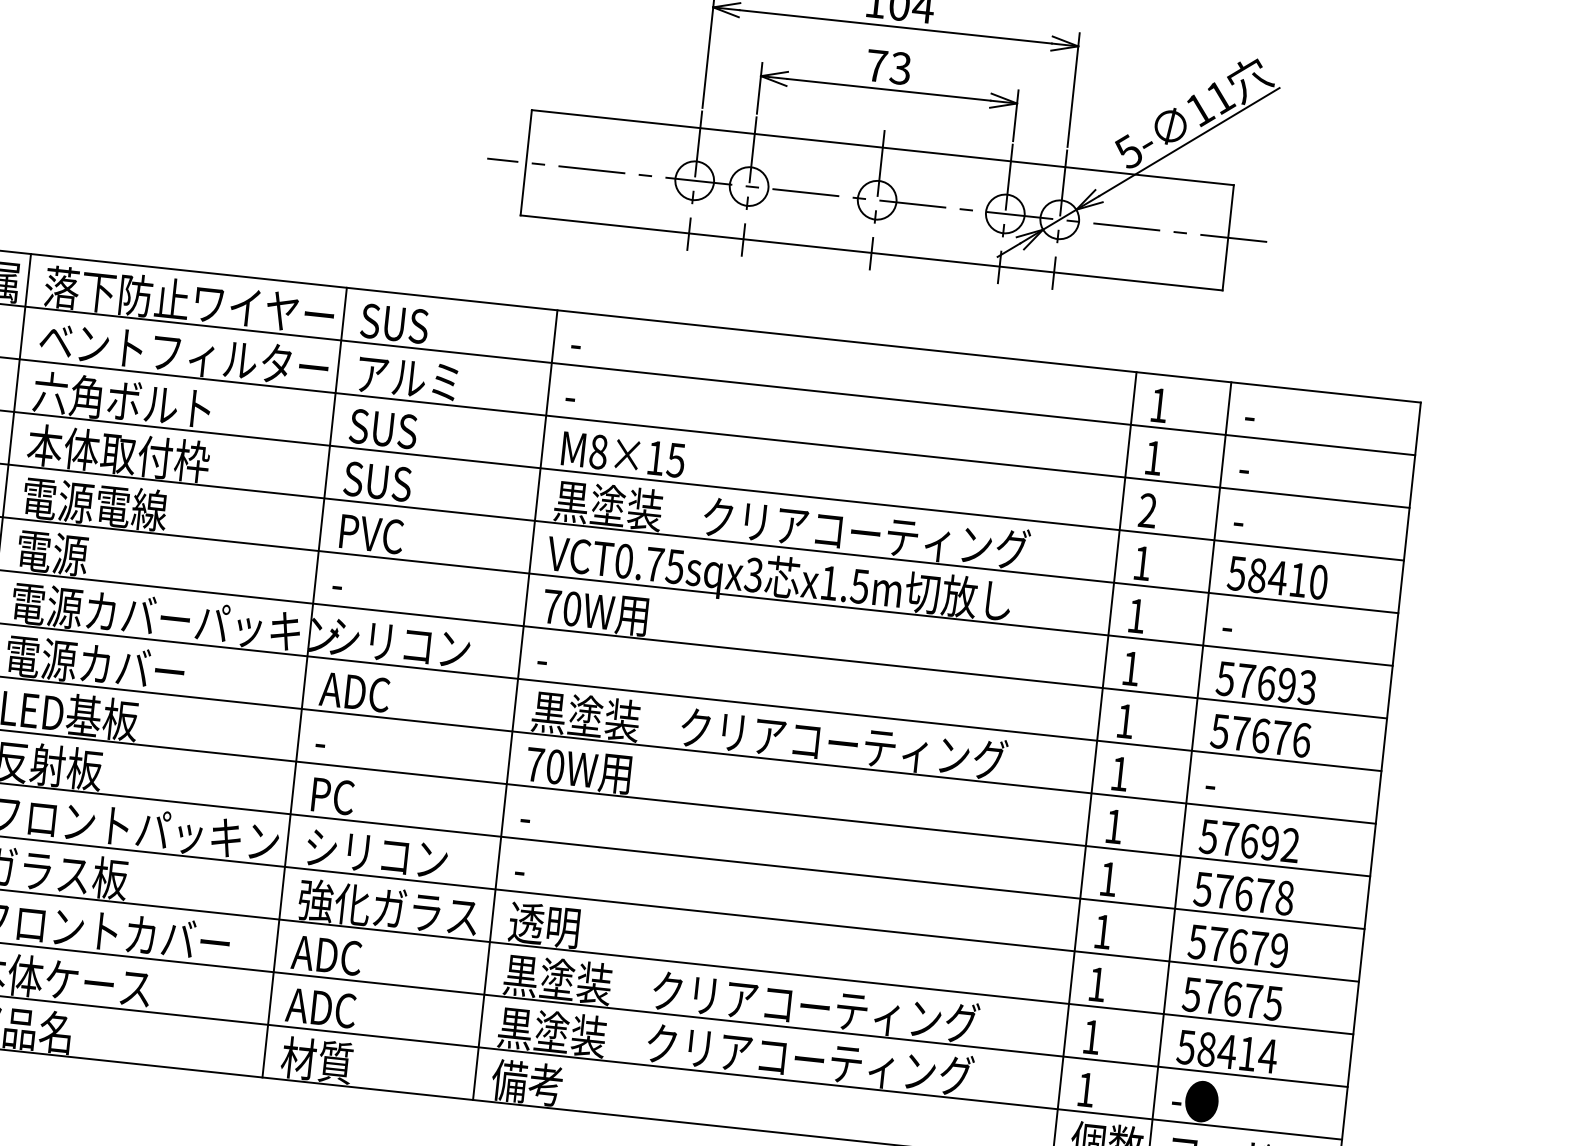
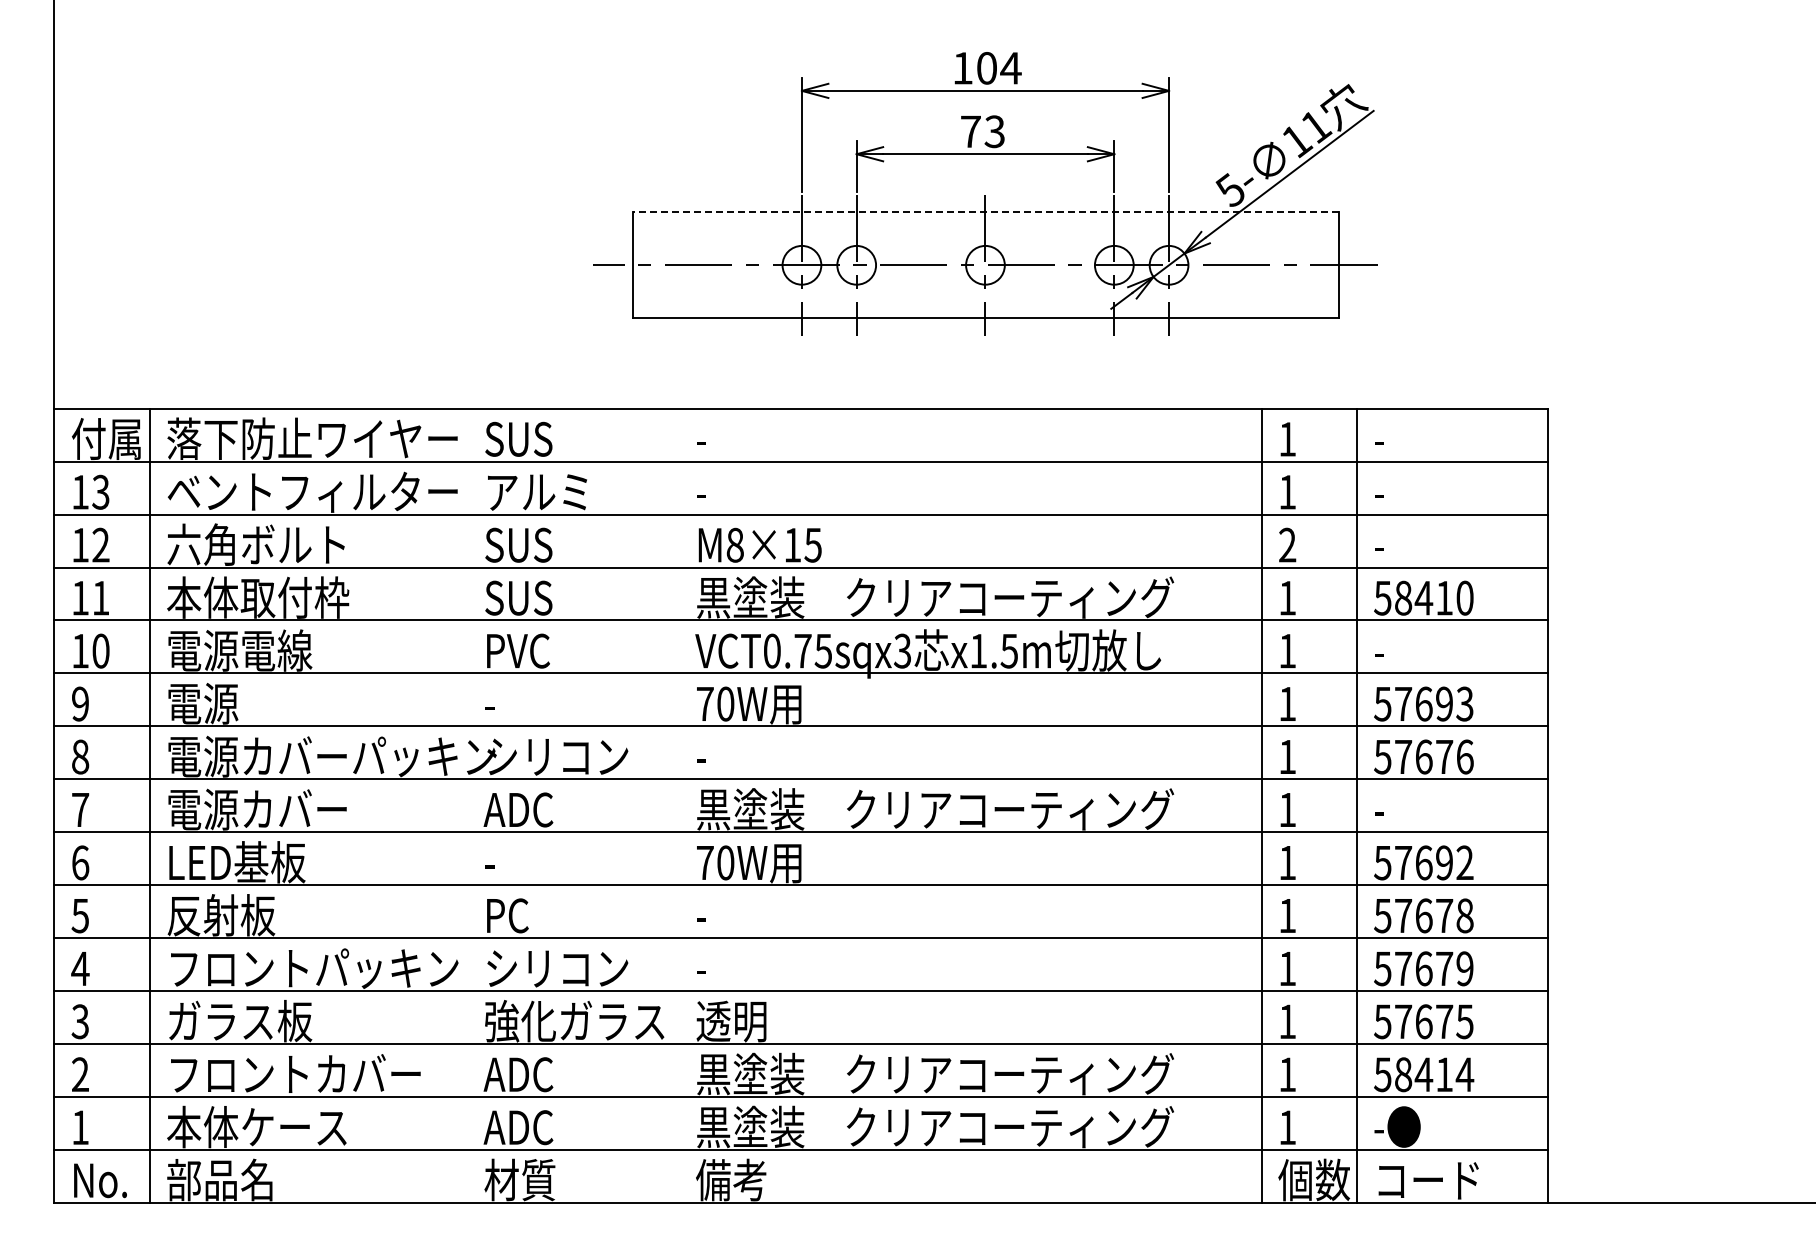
line: (882, 147) -> (985, 212), solid -> dashed
line: (304, 682) -> (467, 805), removed
line: (515, 704) -> (679, 805), removed

